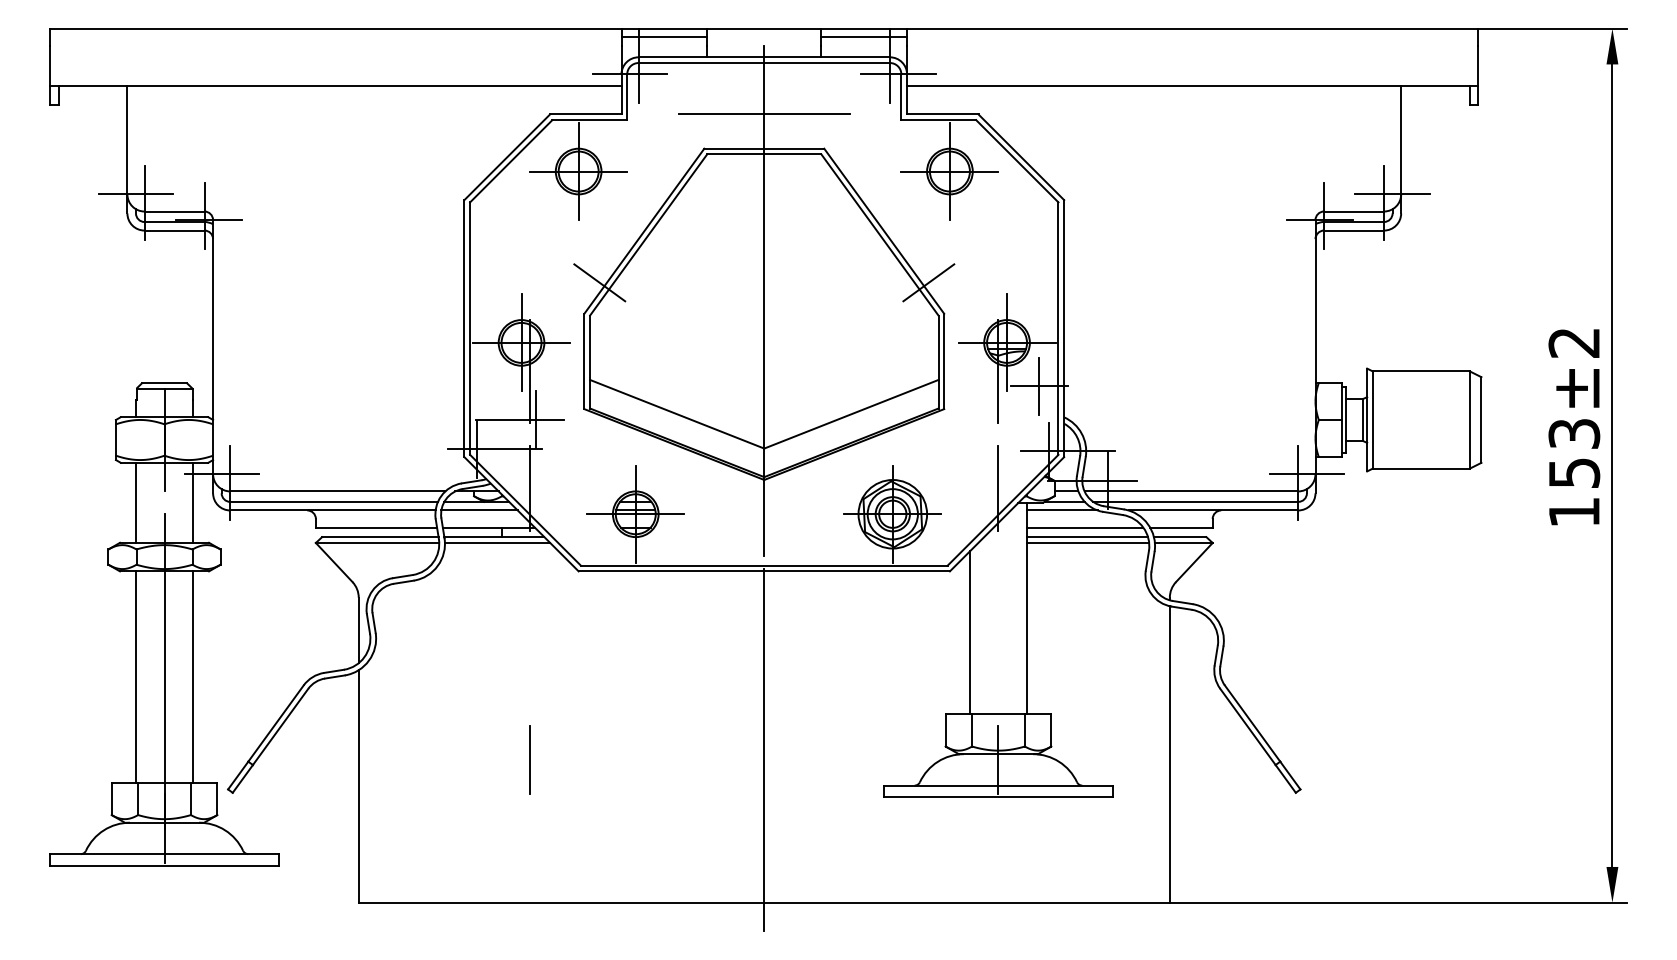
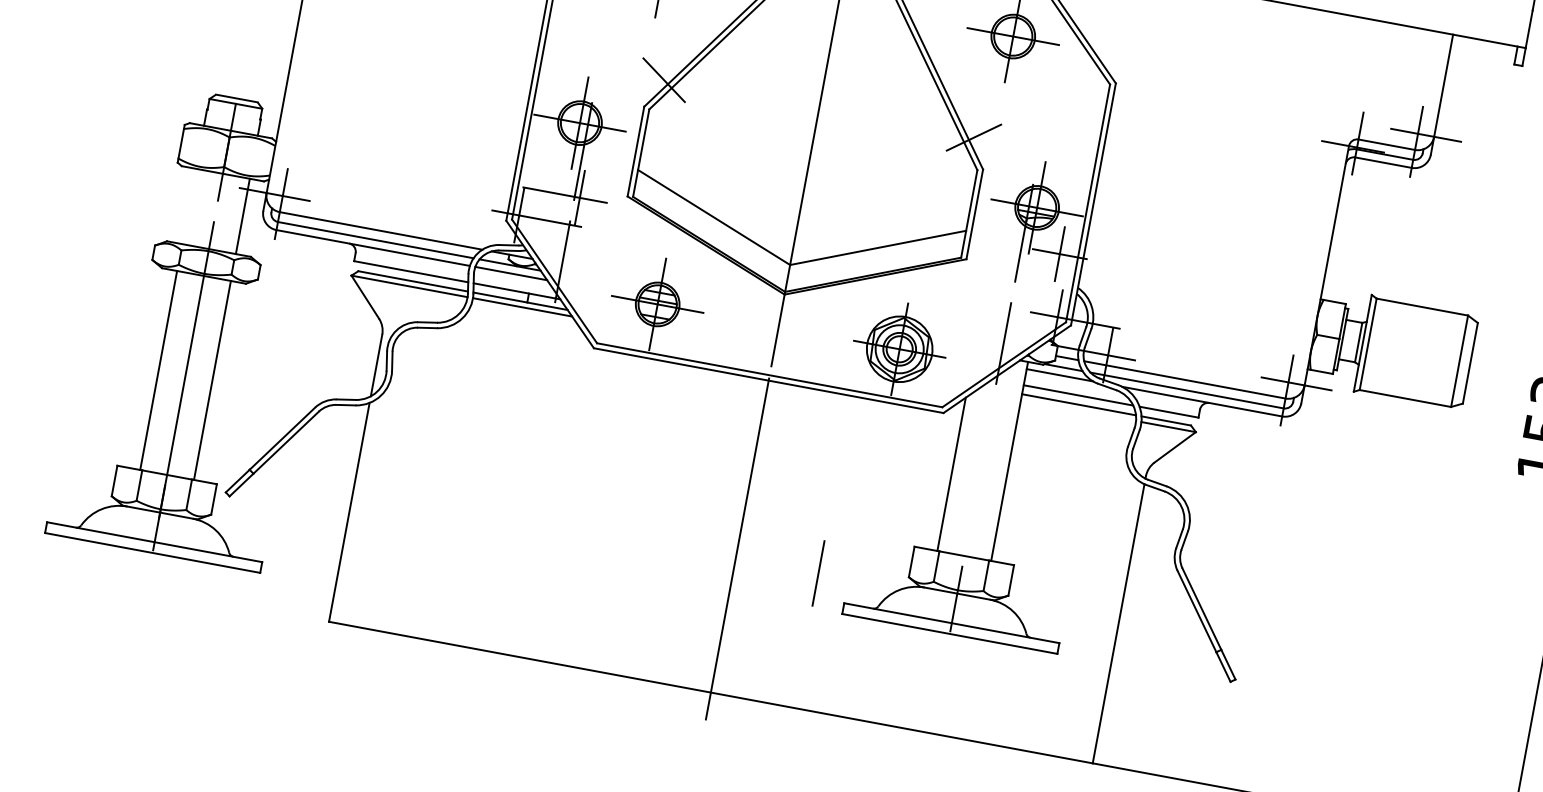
line: (135, 502) -> (188, 206), removed
line: (1088, 542) -> (1079, 410), removed
line: (529, 759) -> (818, 572), moved

